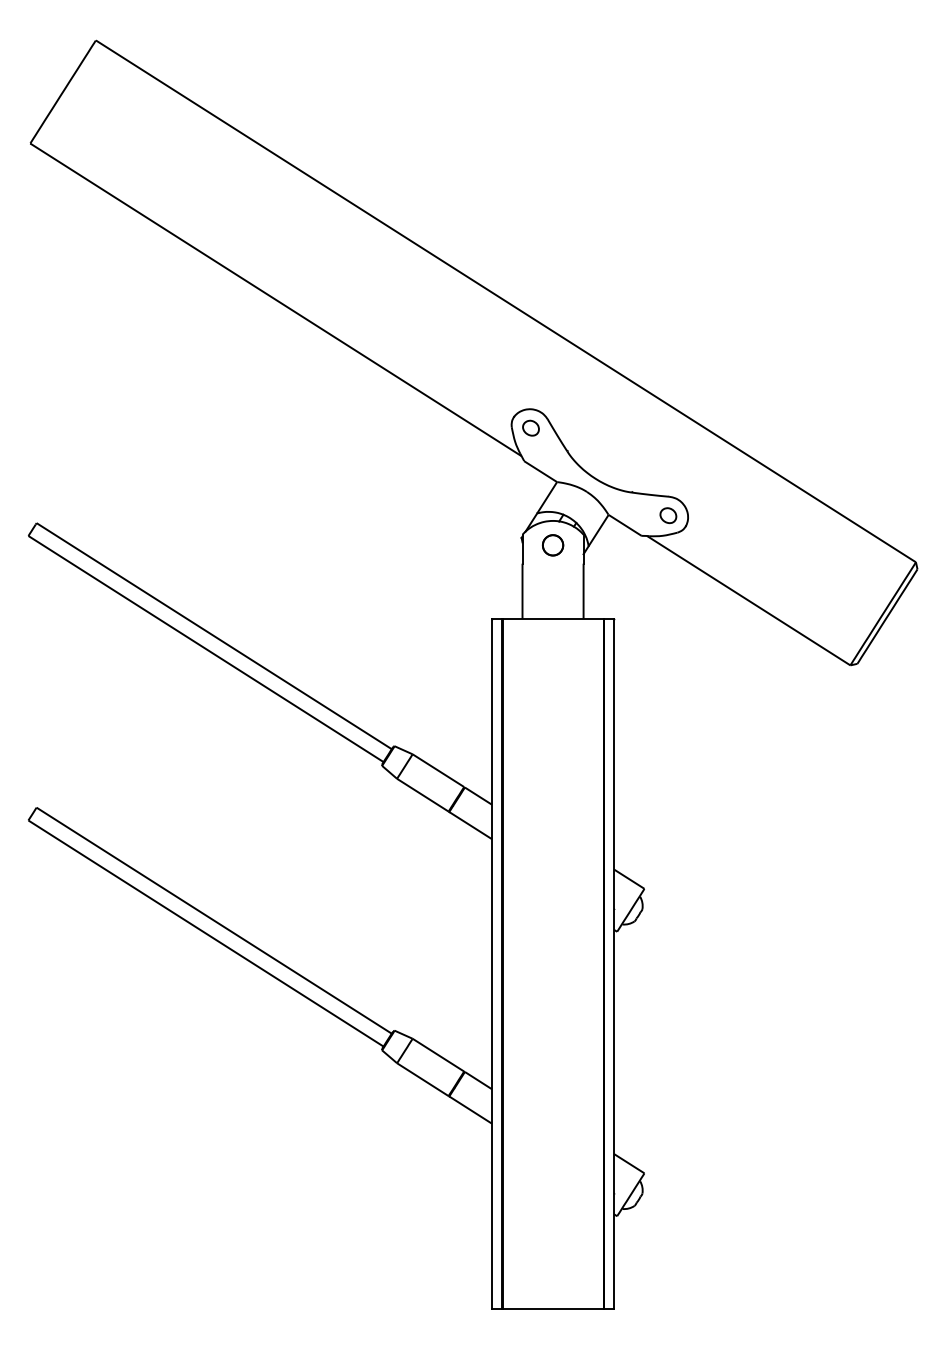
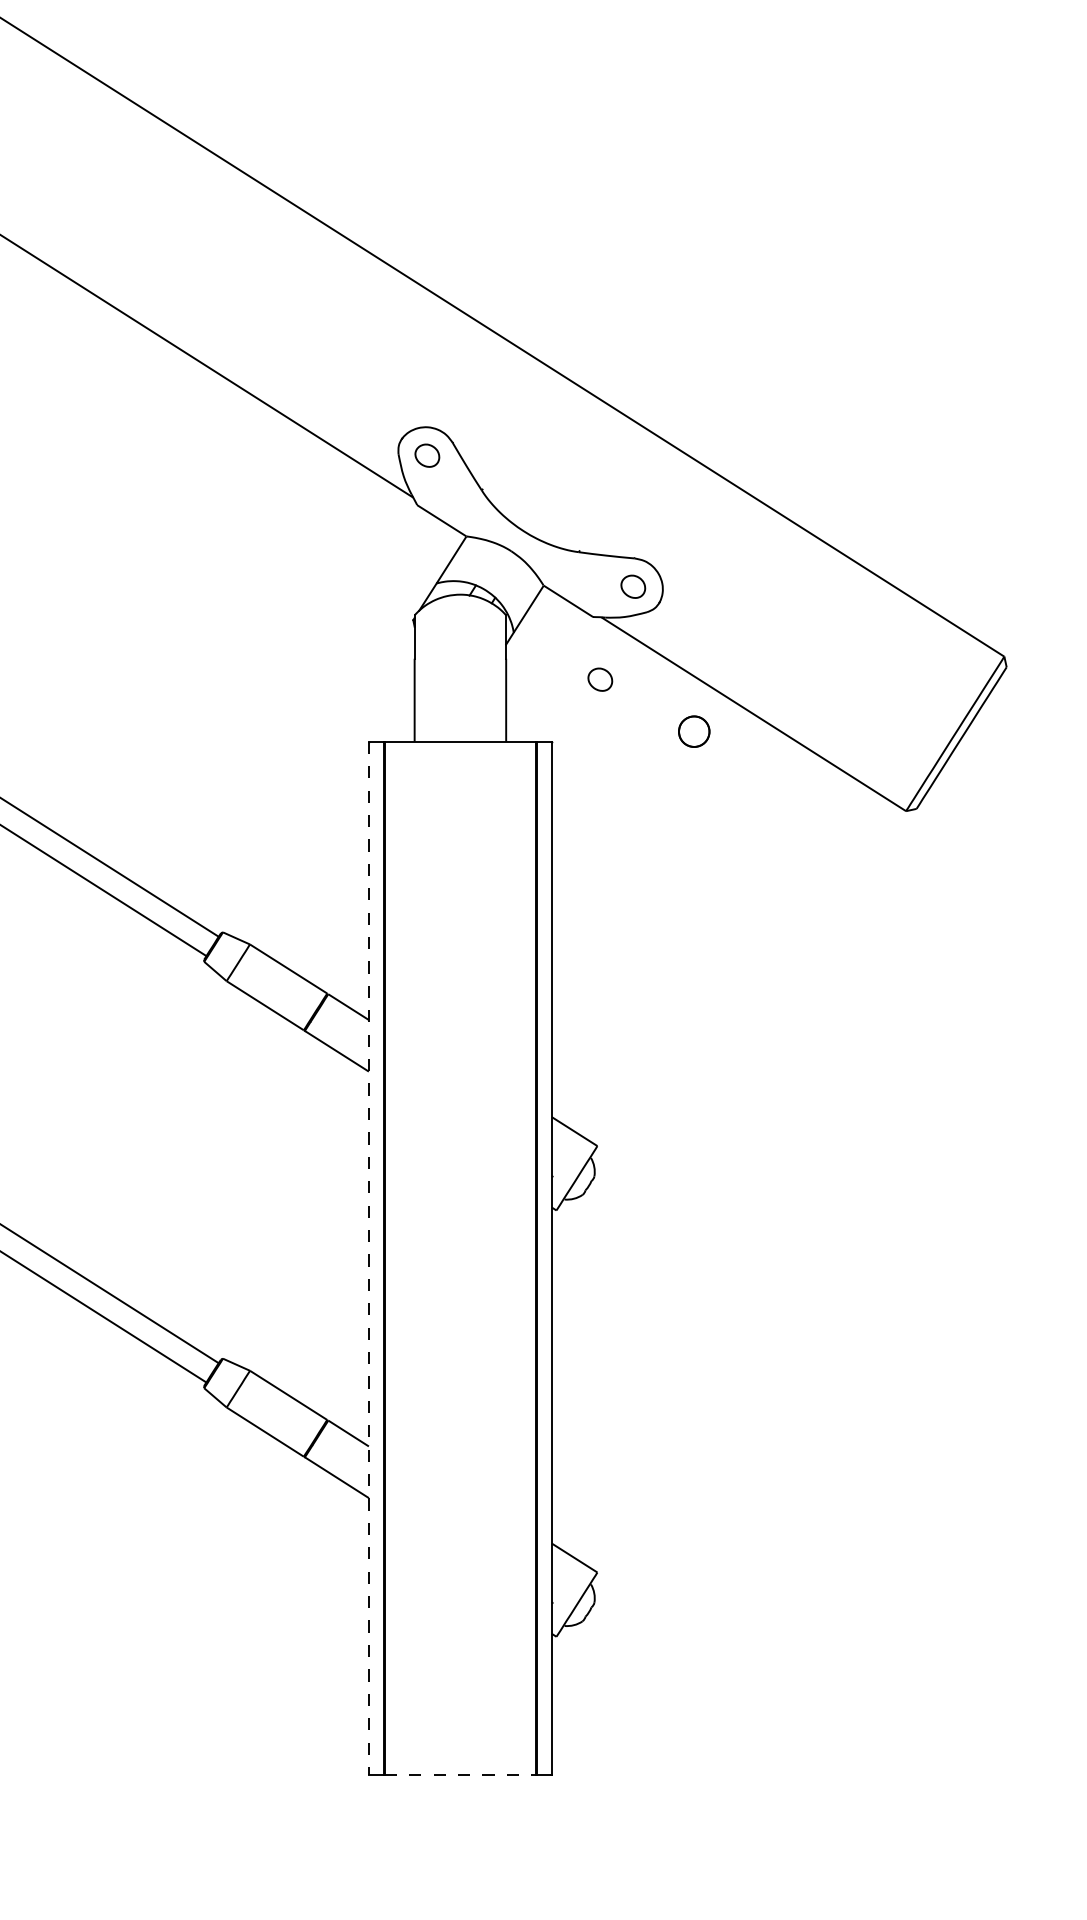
part: (552, 545) -> (693, 731), moved
part: (646, 577) -> (600, 679), added
line: (491, 963) -> (368, 1257), solid -> dashed
line: (553, 1308) -> (461, 1775), solid -> dashed

